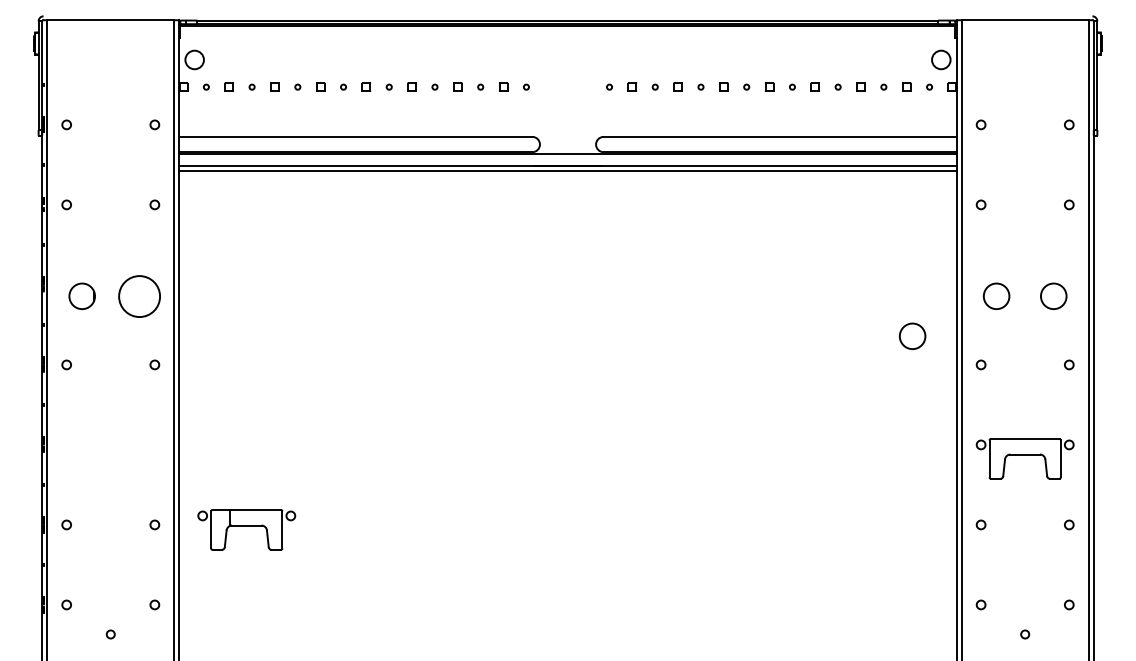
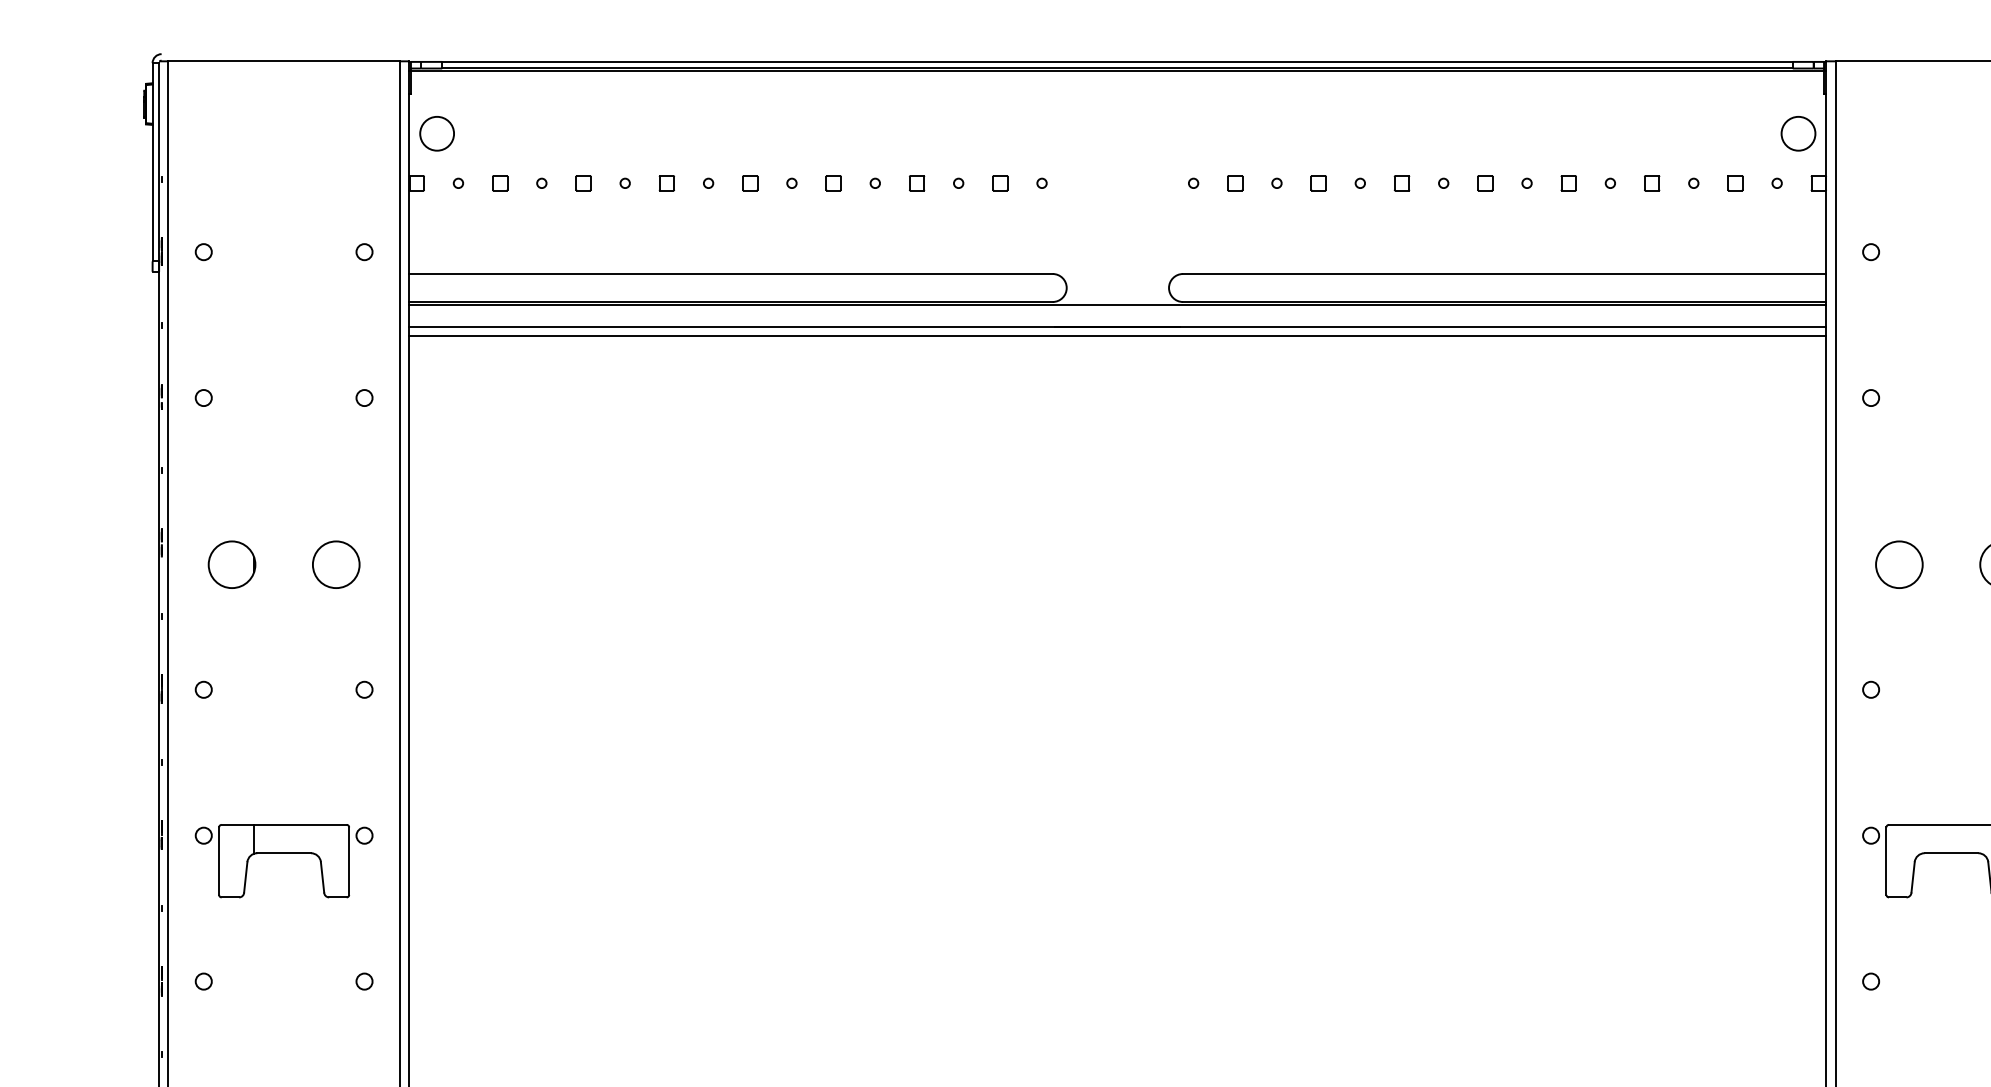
circle: (138, 295) -> (334, 563), size x0.62
circle: (912, 335) -> (1745, 636), removed
part: (246, 529) -> (283, 860), moved

